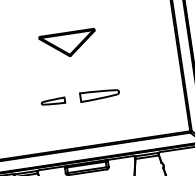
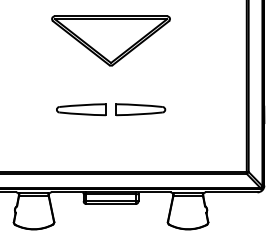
part: (68, 44) -> (110, 40), size x1.67
part: (53, 101) -> (81, 109), size x1.67

